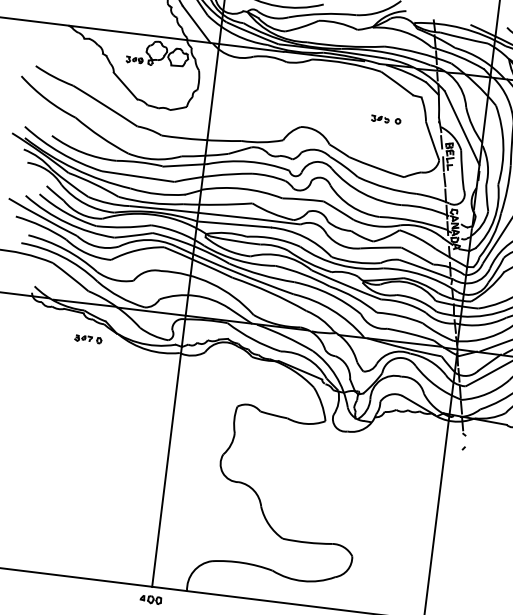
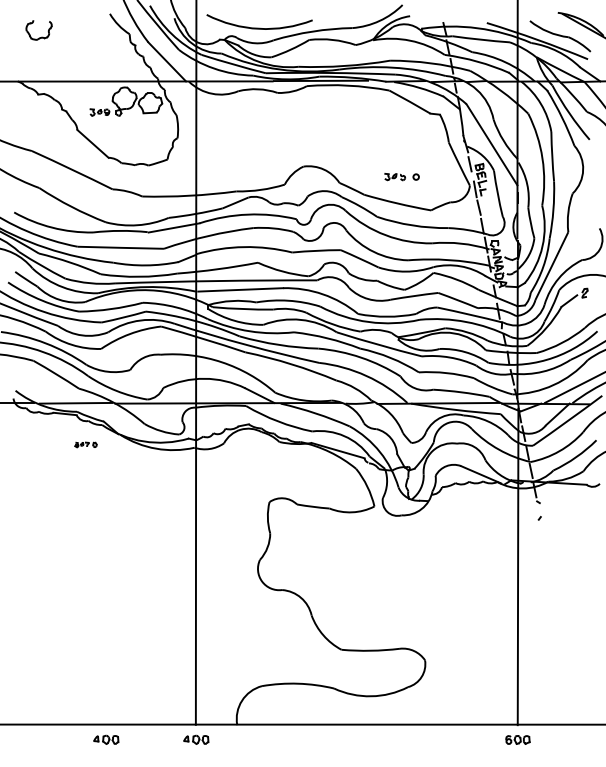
part: (385, 120) -> (401, 177), moved
part: (88, 338) -> (85, 444), size x0.7
part: (75, 590) -> (106, 739), added

